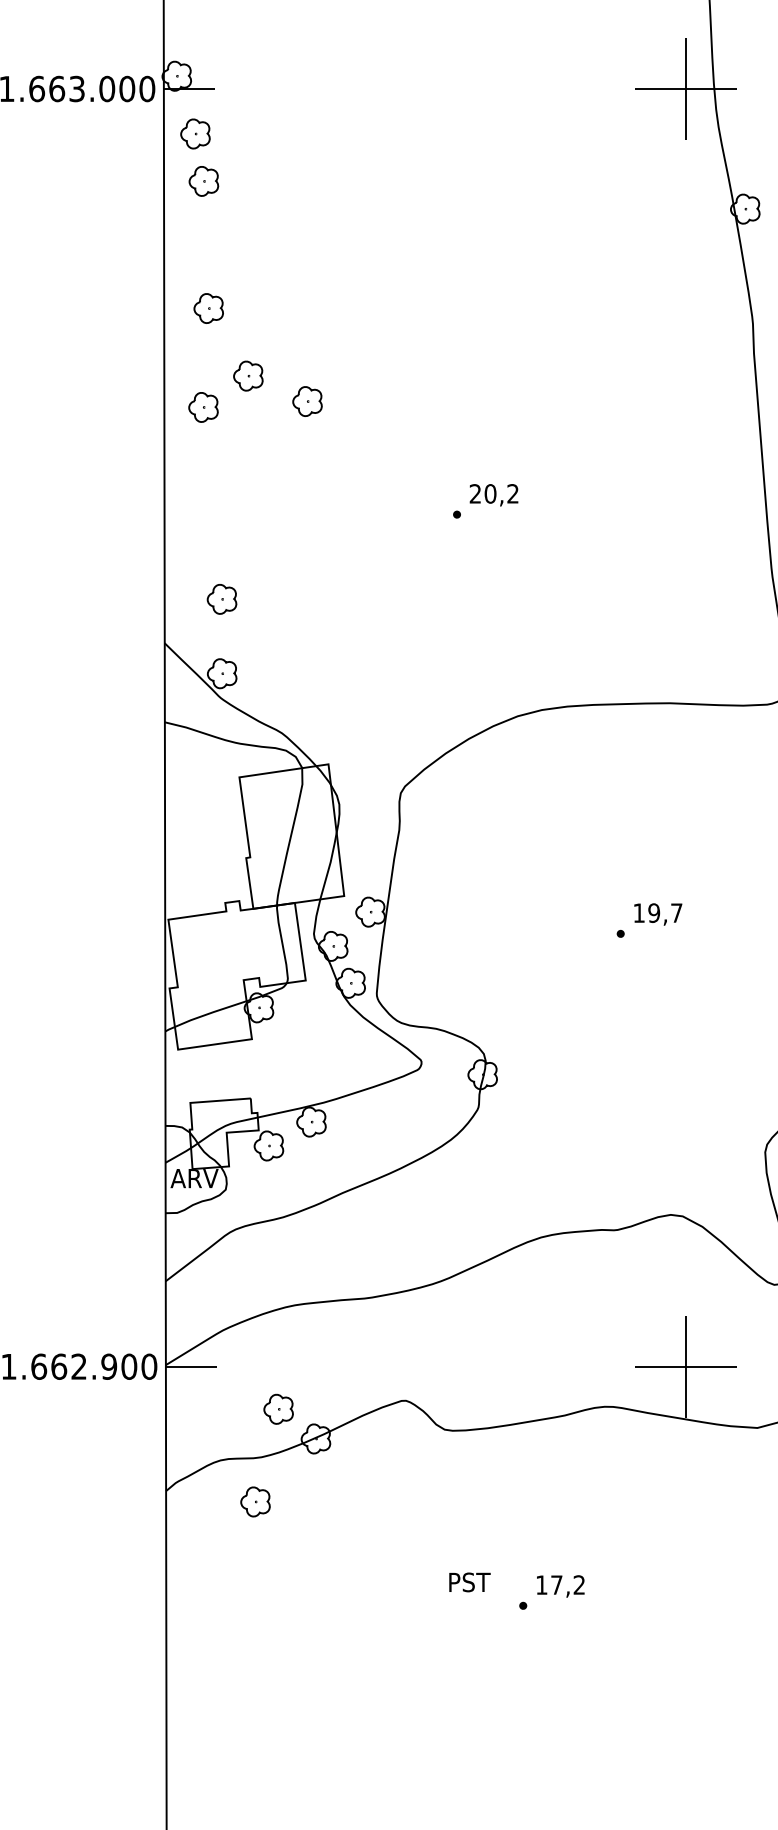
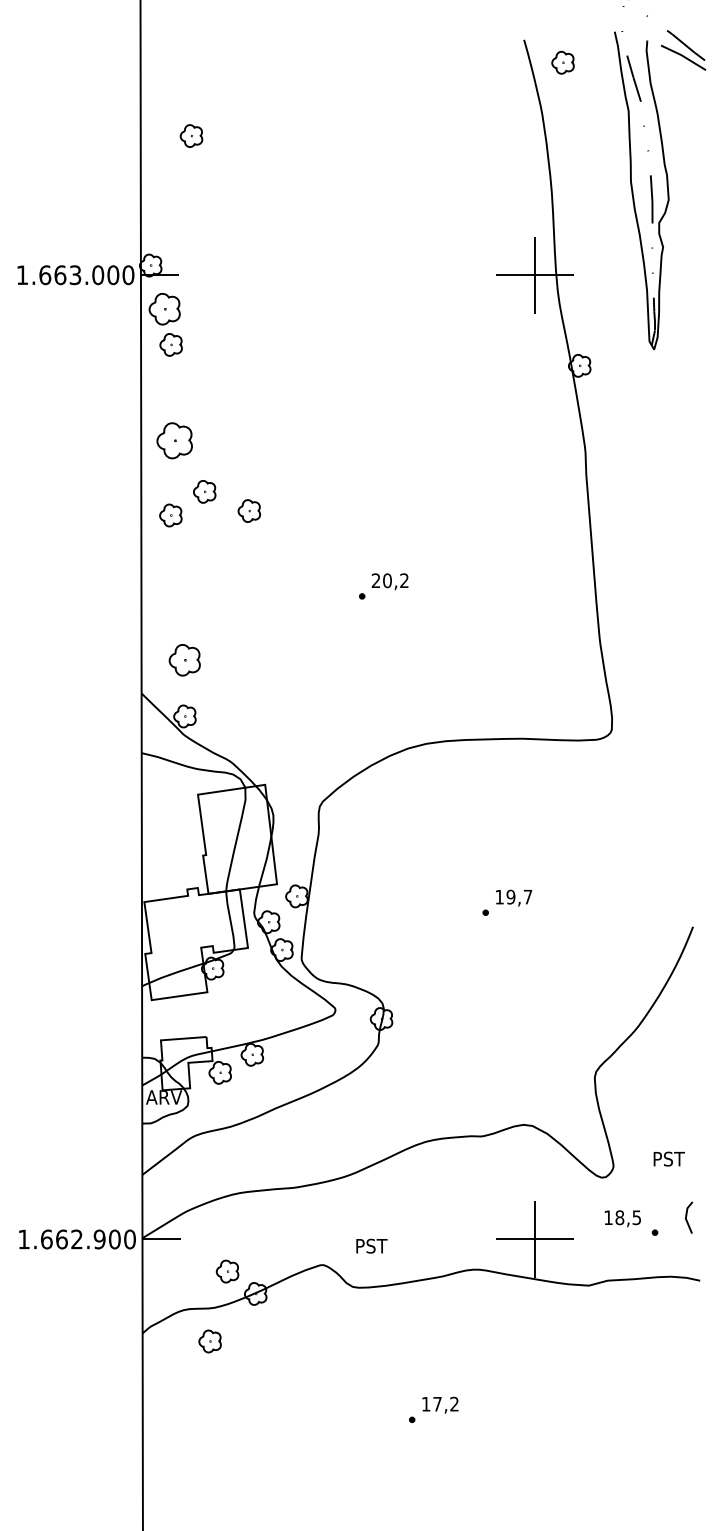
part: (195, 133) -> (164, 308), size x1.4
part: (208, 308) -> (174, 440), size x1.6
part: (221, 599) -> (184, 660), size x1.4
text: (469, 1581) -> (371, 1245), moved

